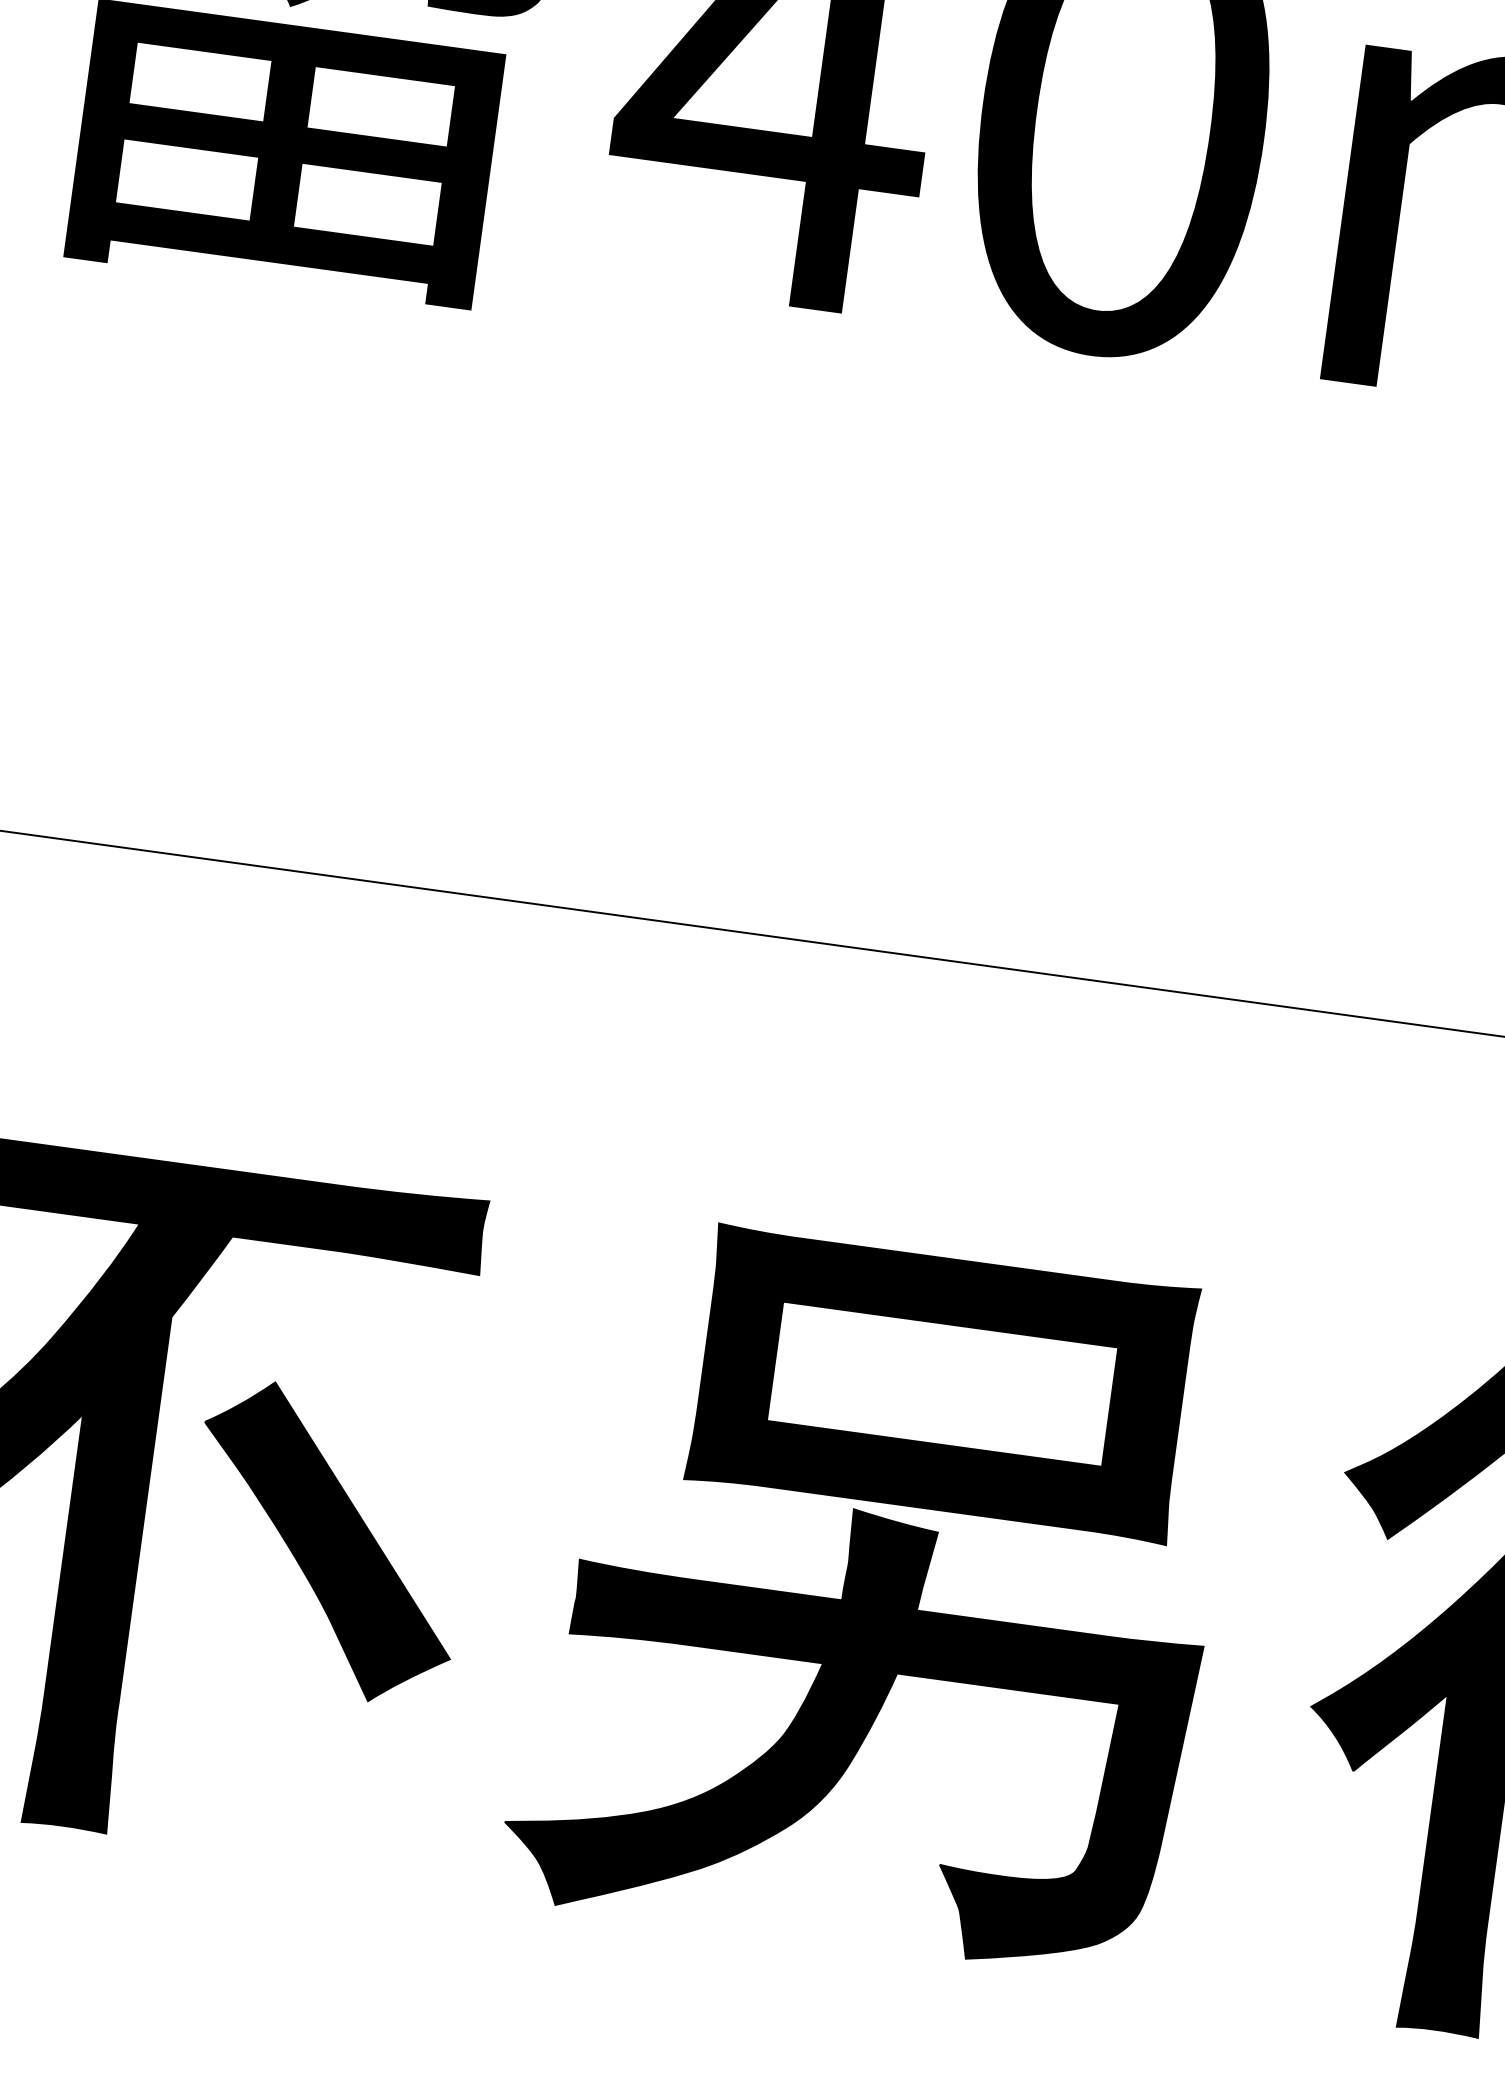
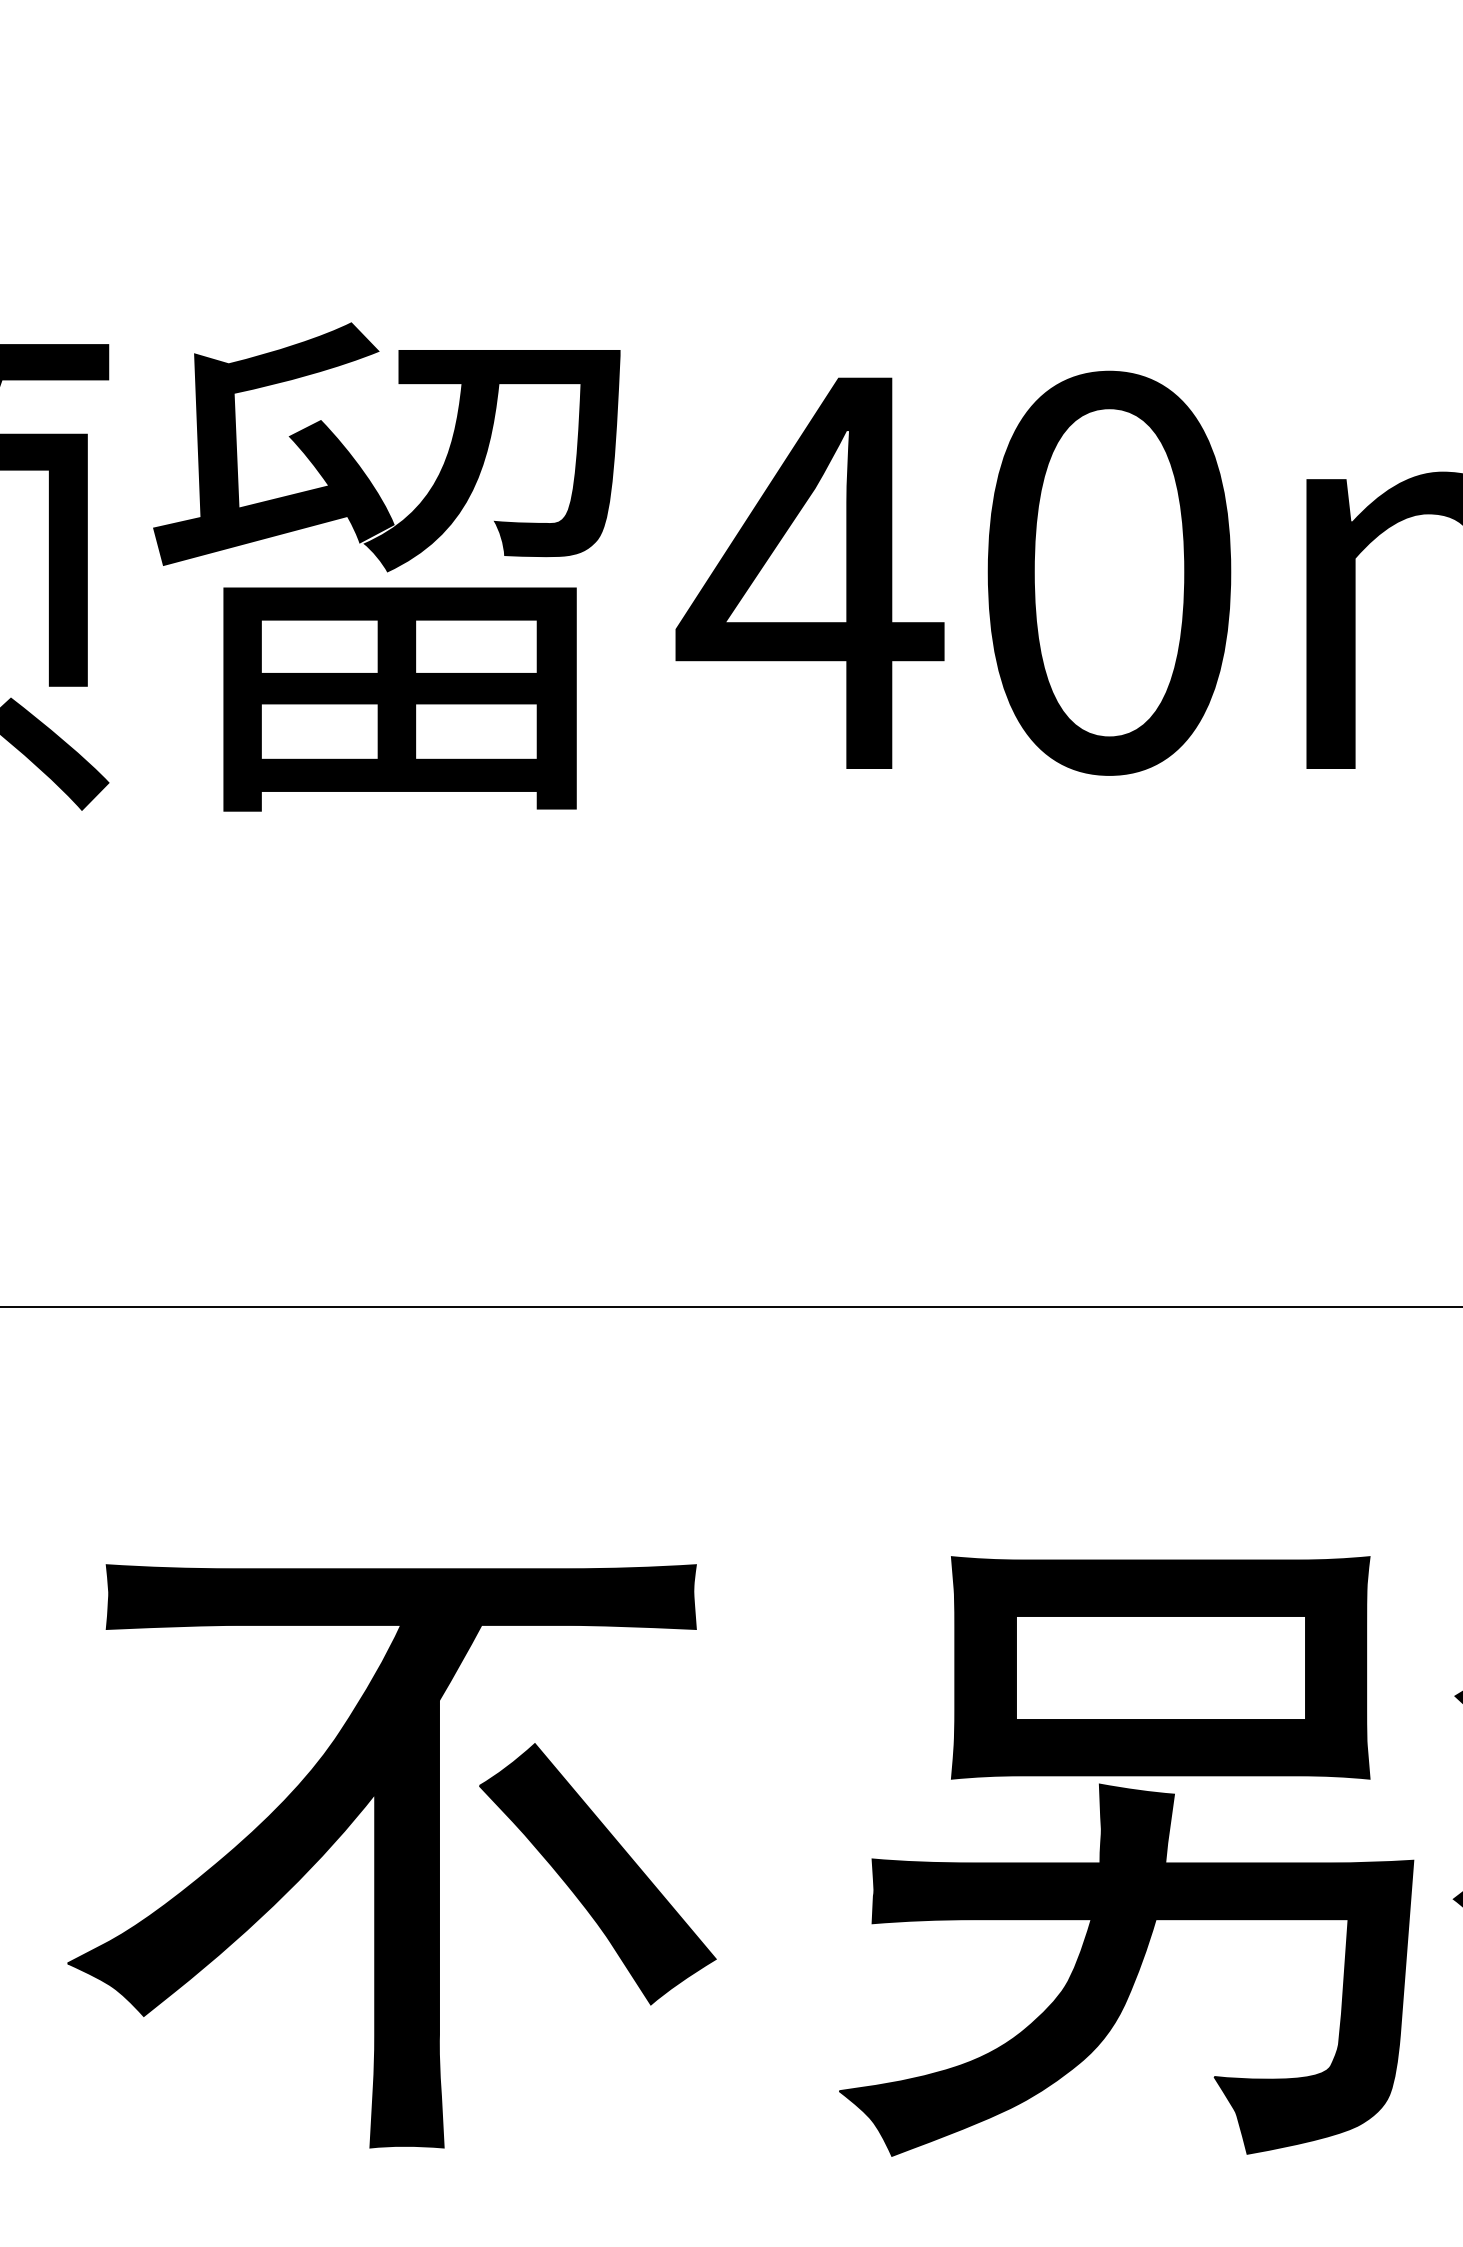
part: (873, 1596) -> (1126, 1856), moved

